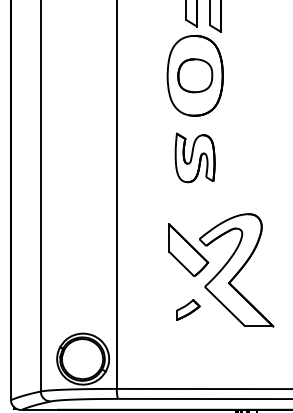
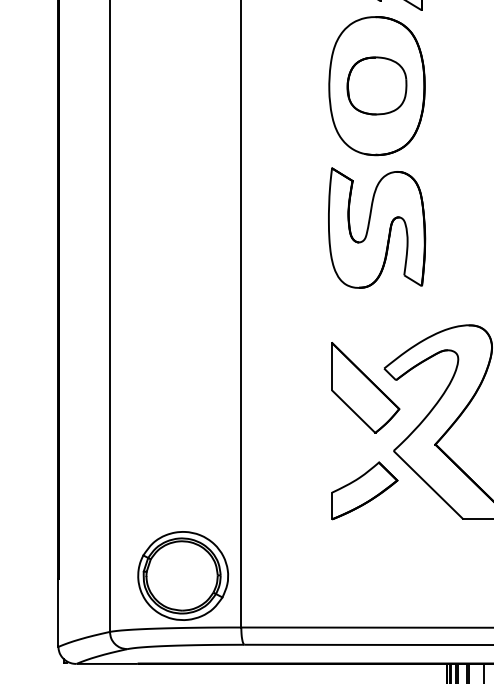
part: (194, 157) -> (375, 227), size x1.43
part: (188, 309) -> (365, 490), size x1.67

